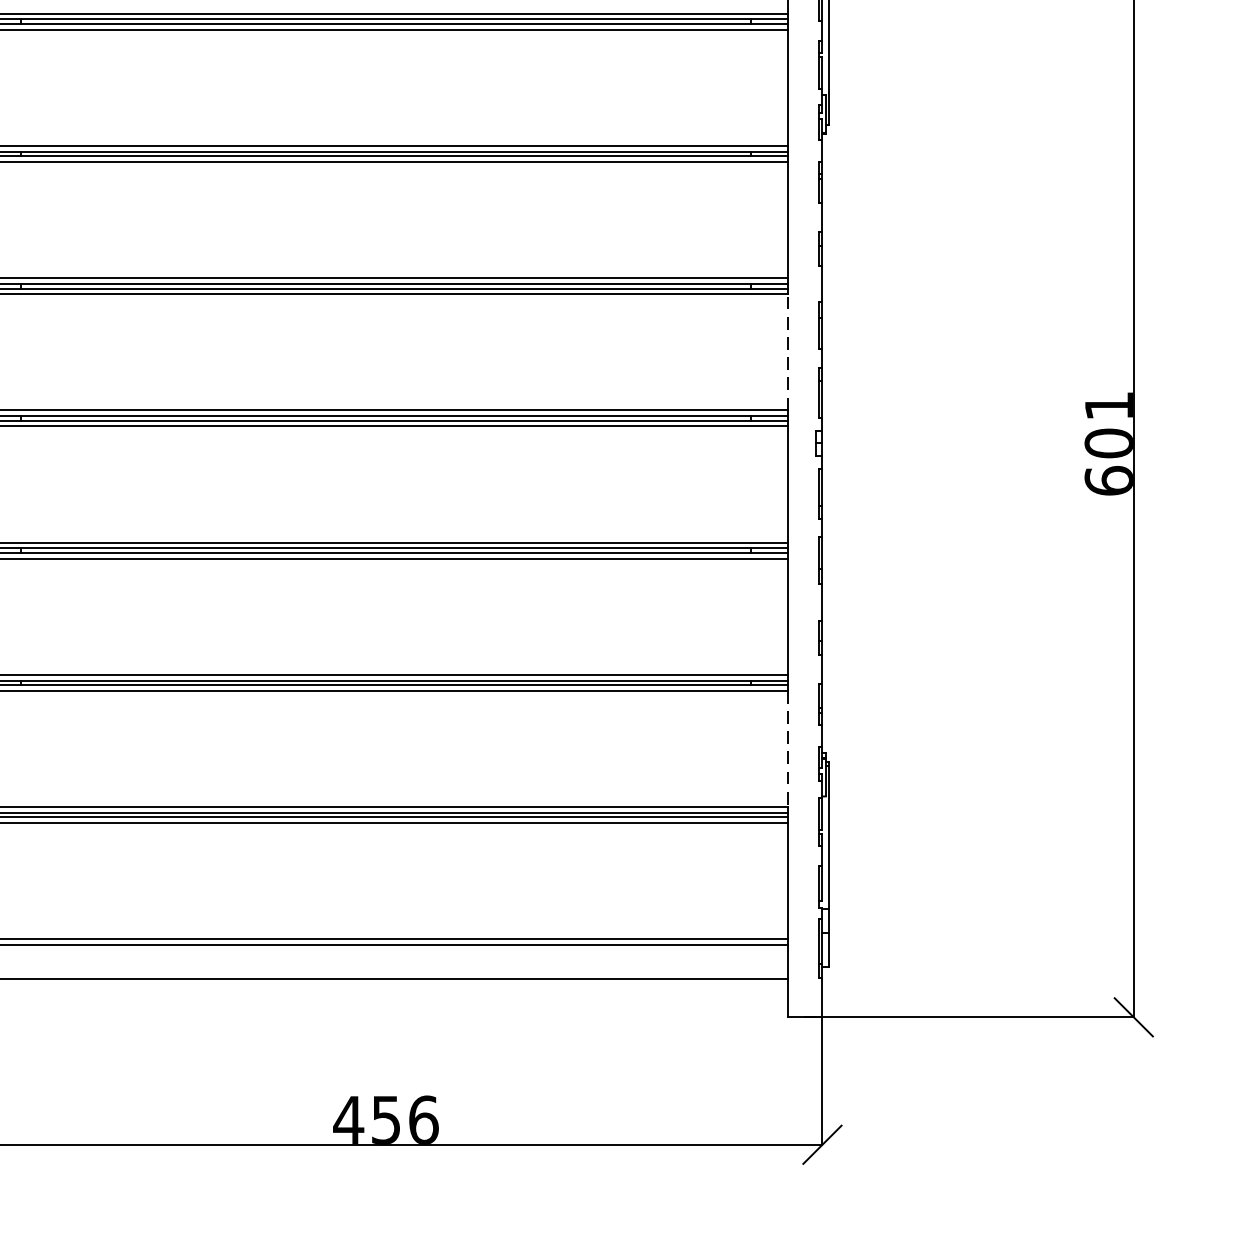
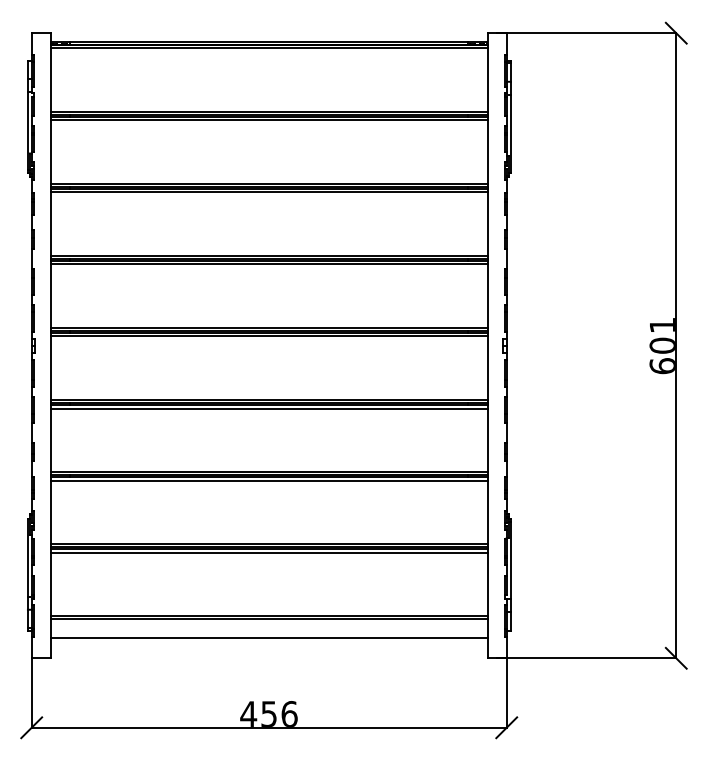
line: (787, 352) -> (487, 296), dashed -> solid
line: (787, 749) -> (487, 512), dashed -> solid

